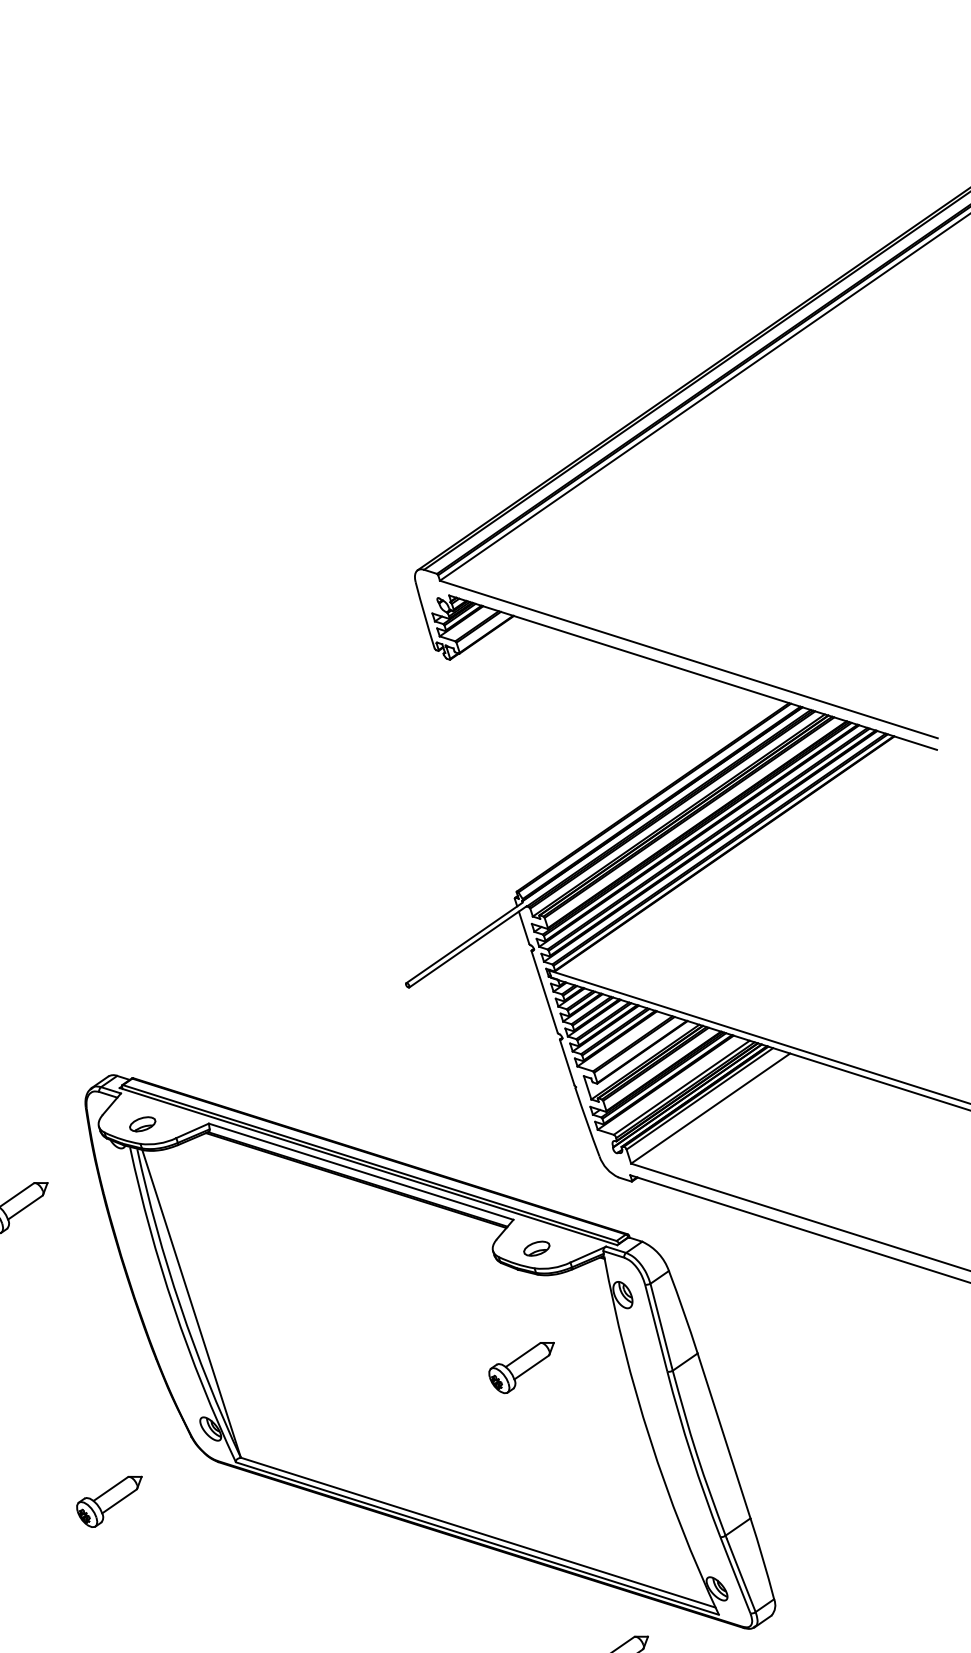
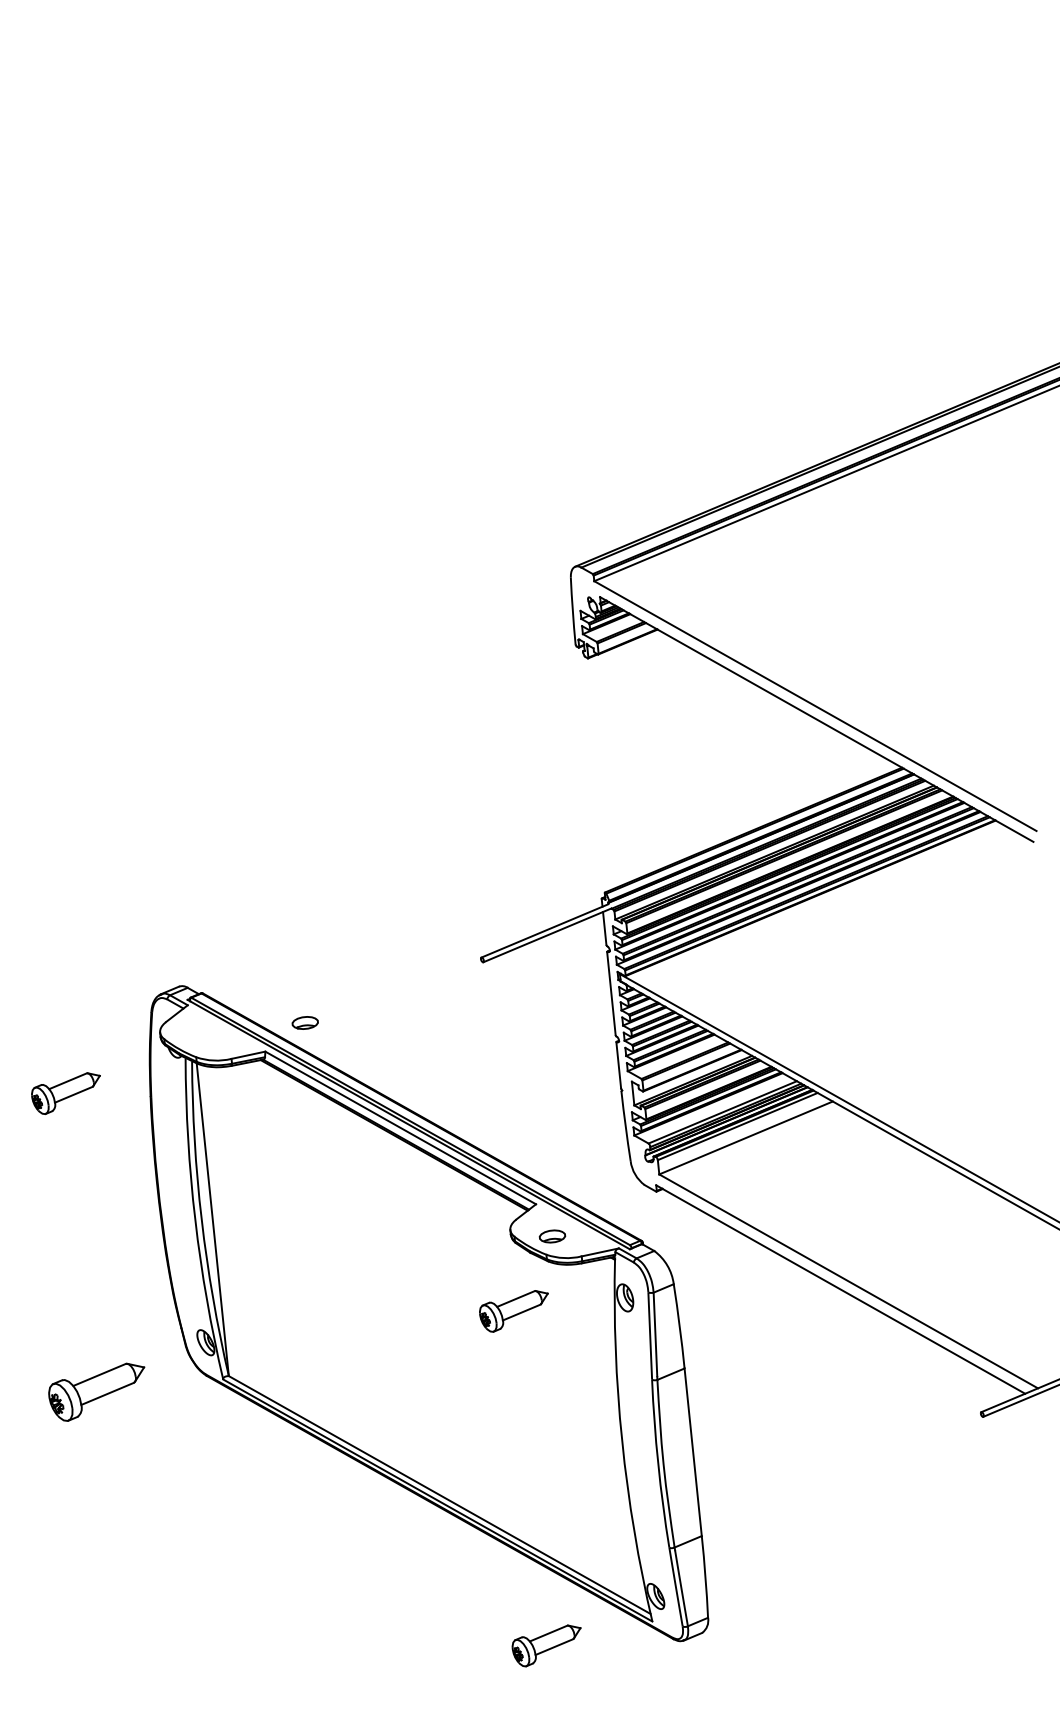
part: (141, 1123) -> (304, 1022), moved
part: (523, 1368) -> (513, 1311), moved
part: (111, 1501) -> (96, 1391), size x1.4

